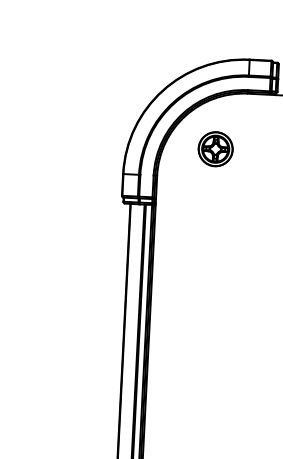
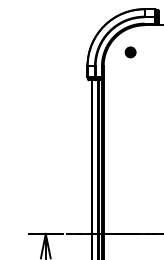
part: (215, 149) -> (130, 52), size x0.6

